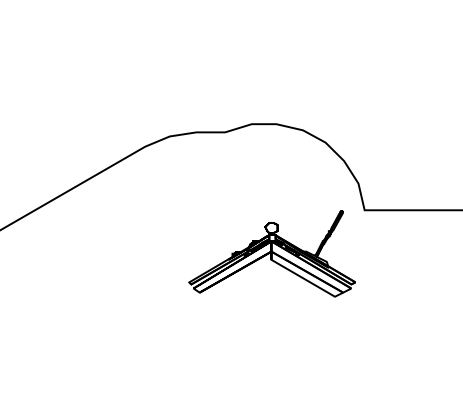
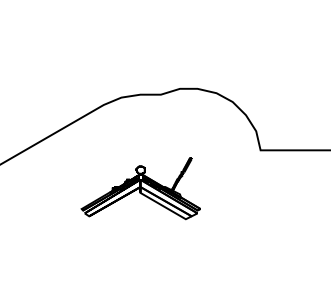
part: (271, 253) -> (140, 188), moved

